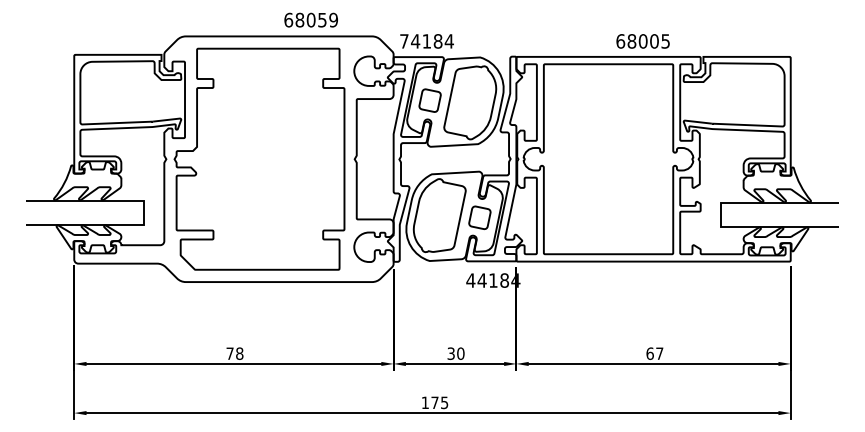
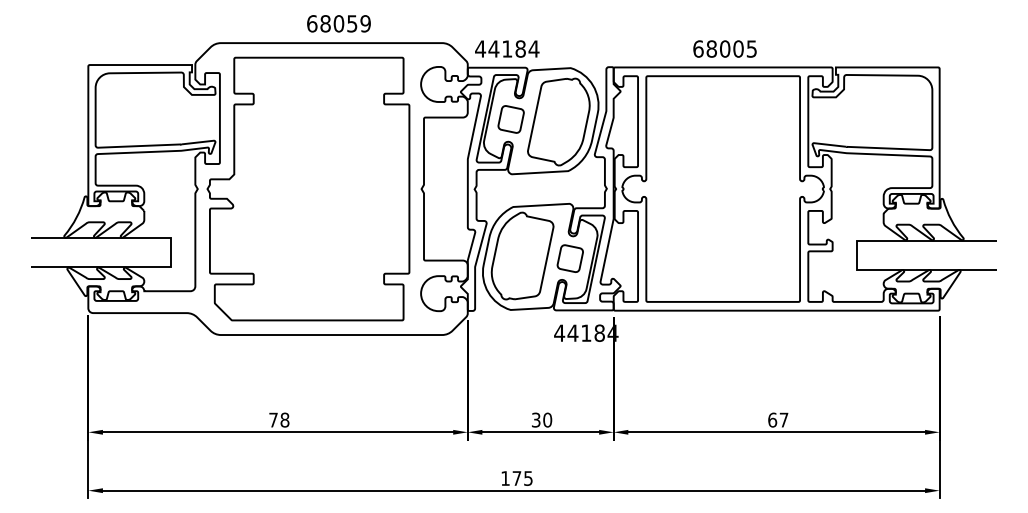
text: (310, 19) -> (338, 23), moved
text: (403, 41) -> (479, 49), 74184 -> 44184
text: (642, 41) -> (724, 49), moved

